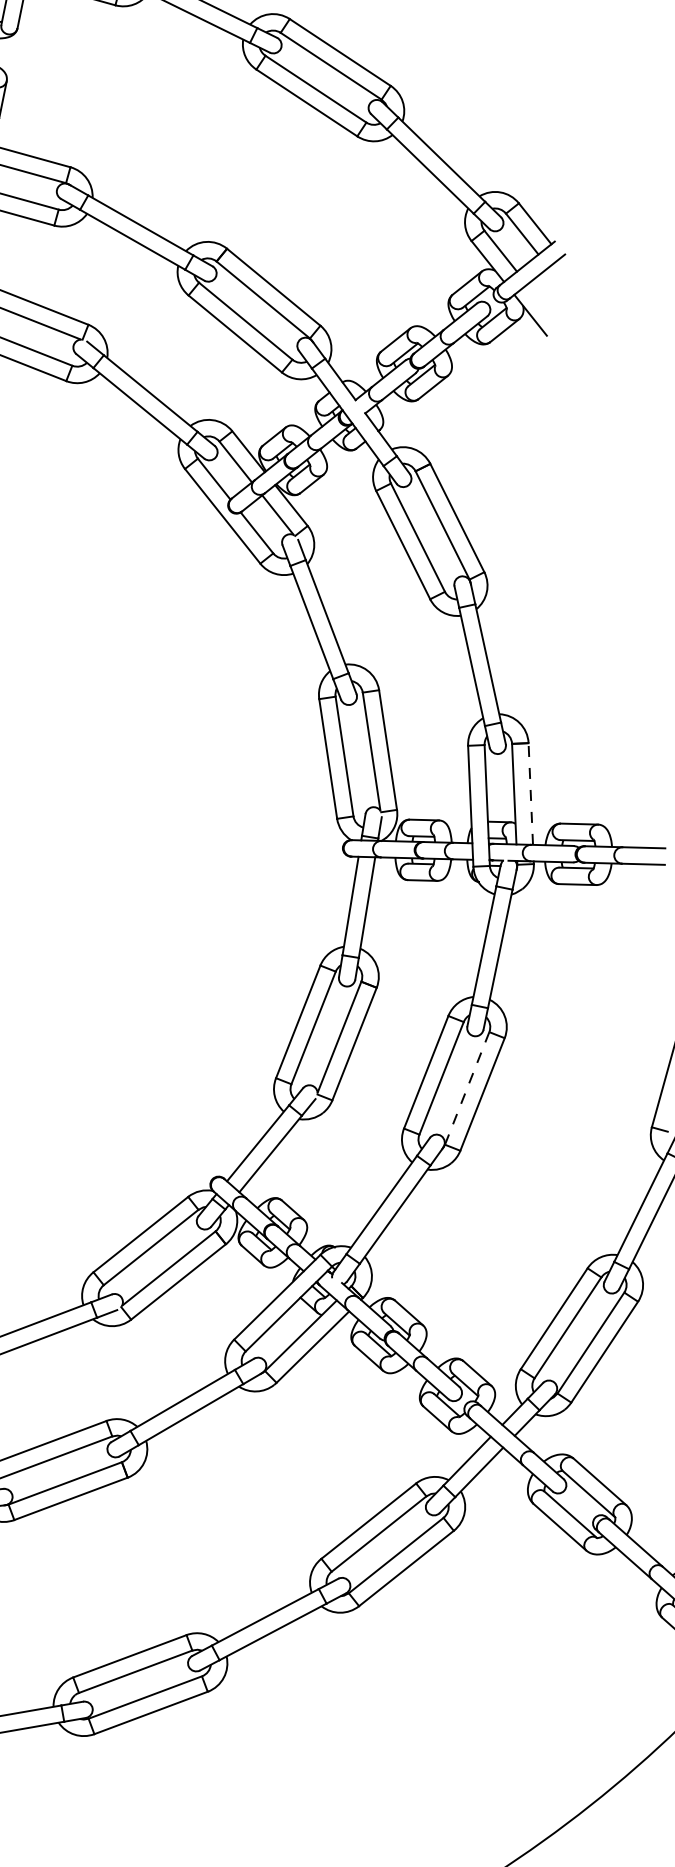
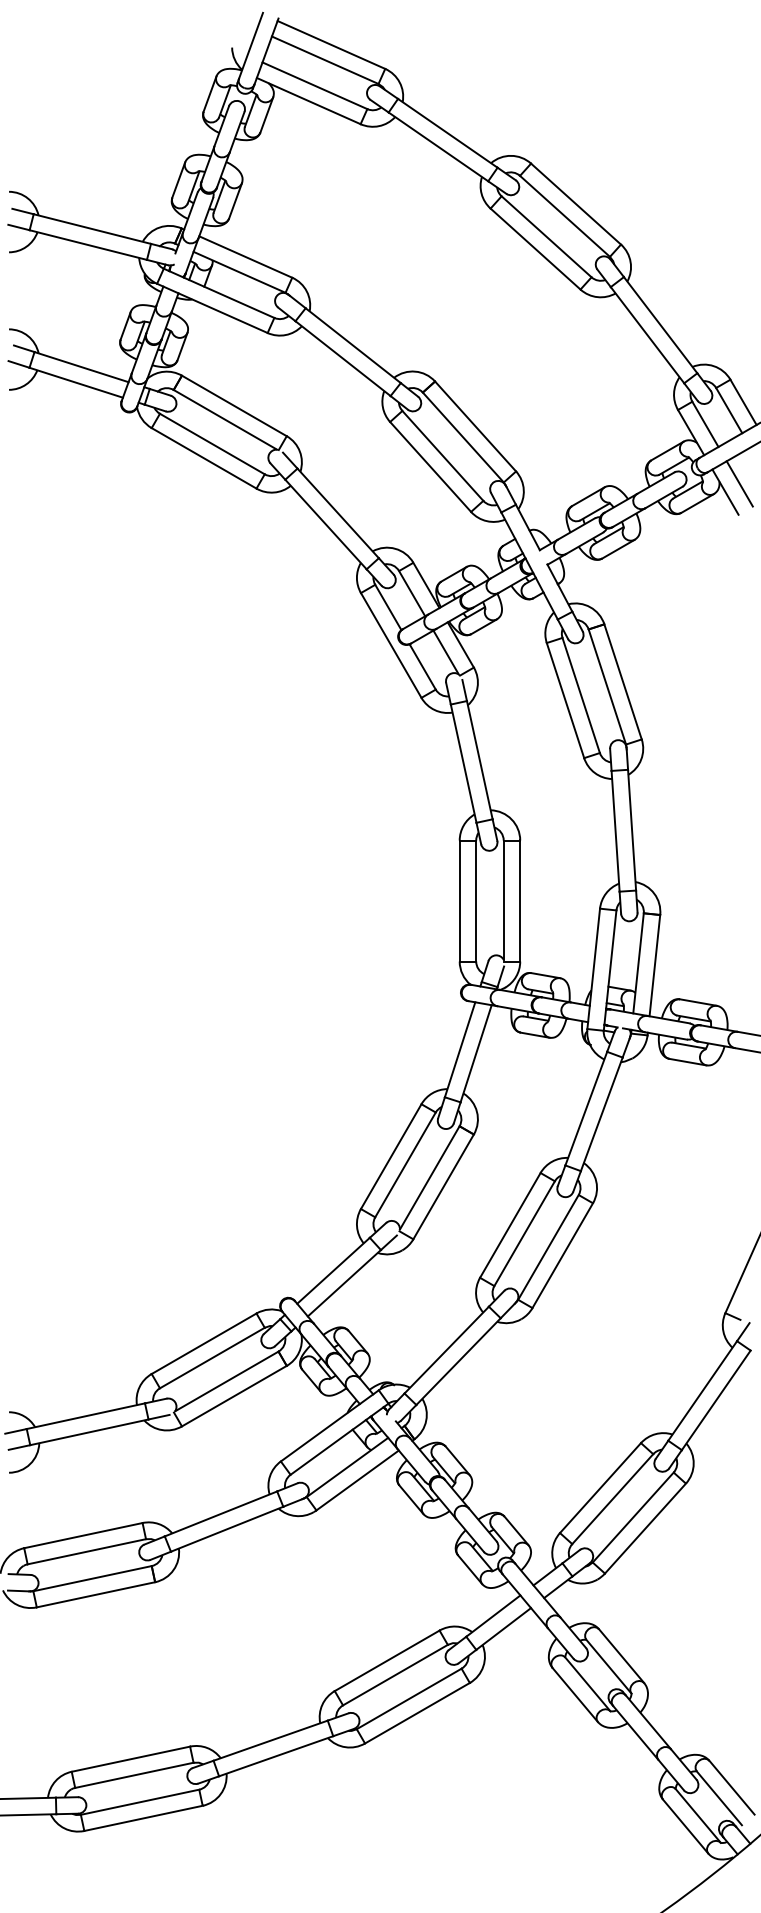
line: (543, 304) -> (739, 483), added
line: (530, 793) -> (654, 965), dashed -> solid
line: (467, 1088) -> (548, 1247), dashed -> solid

